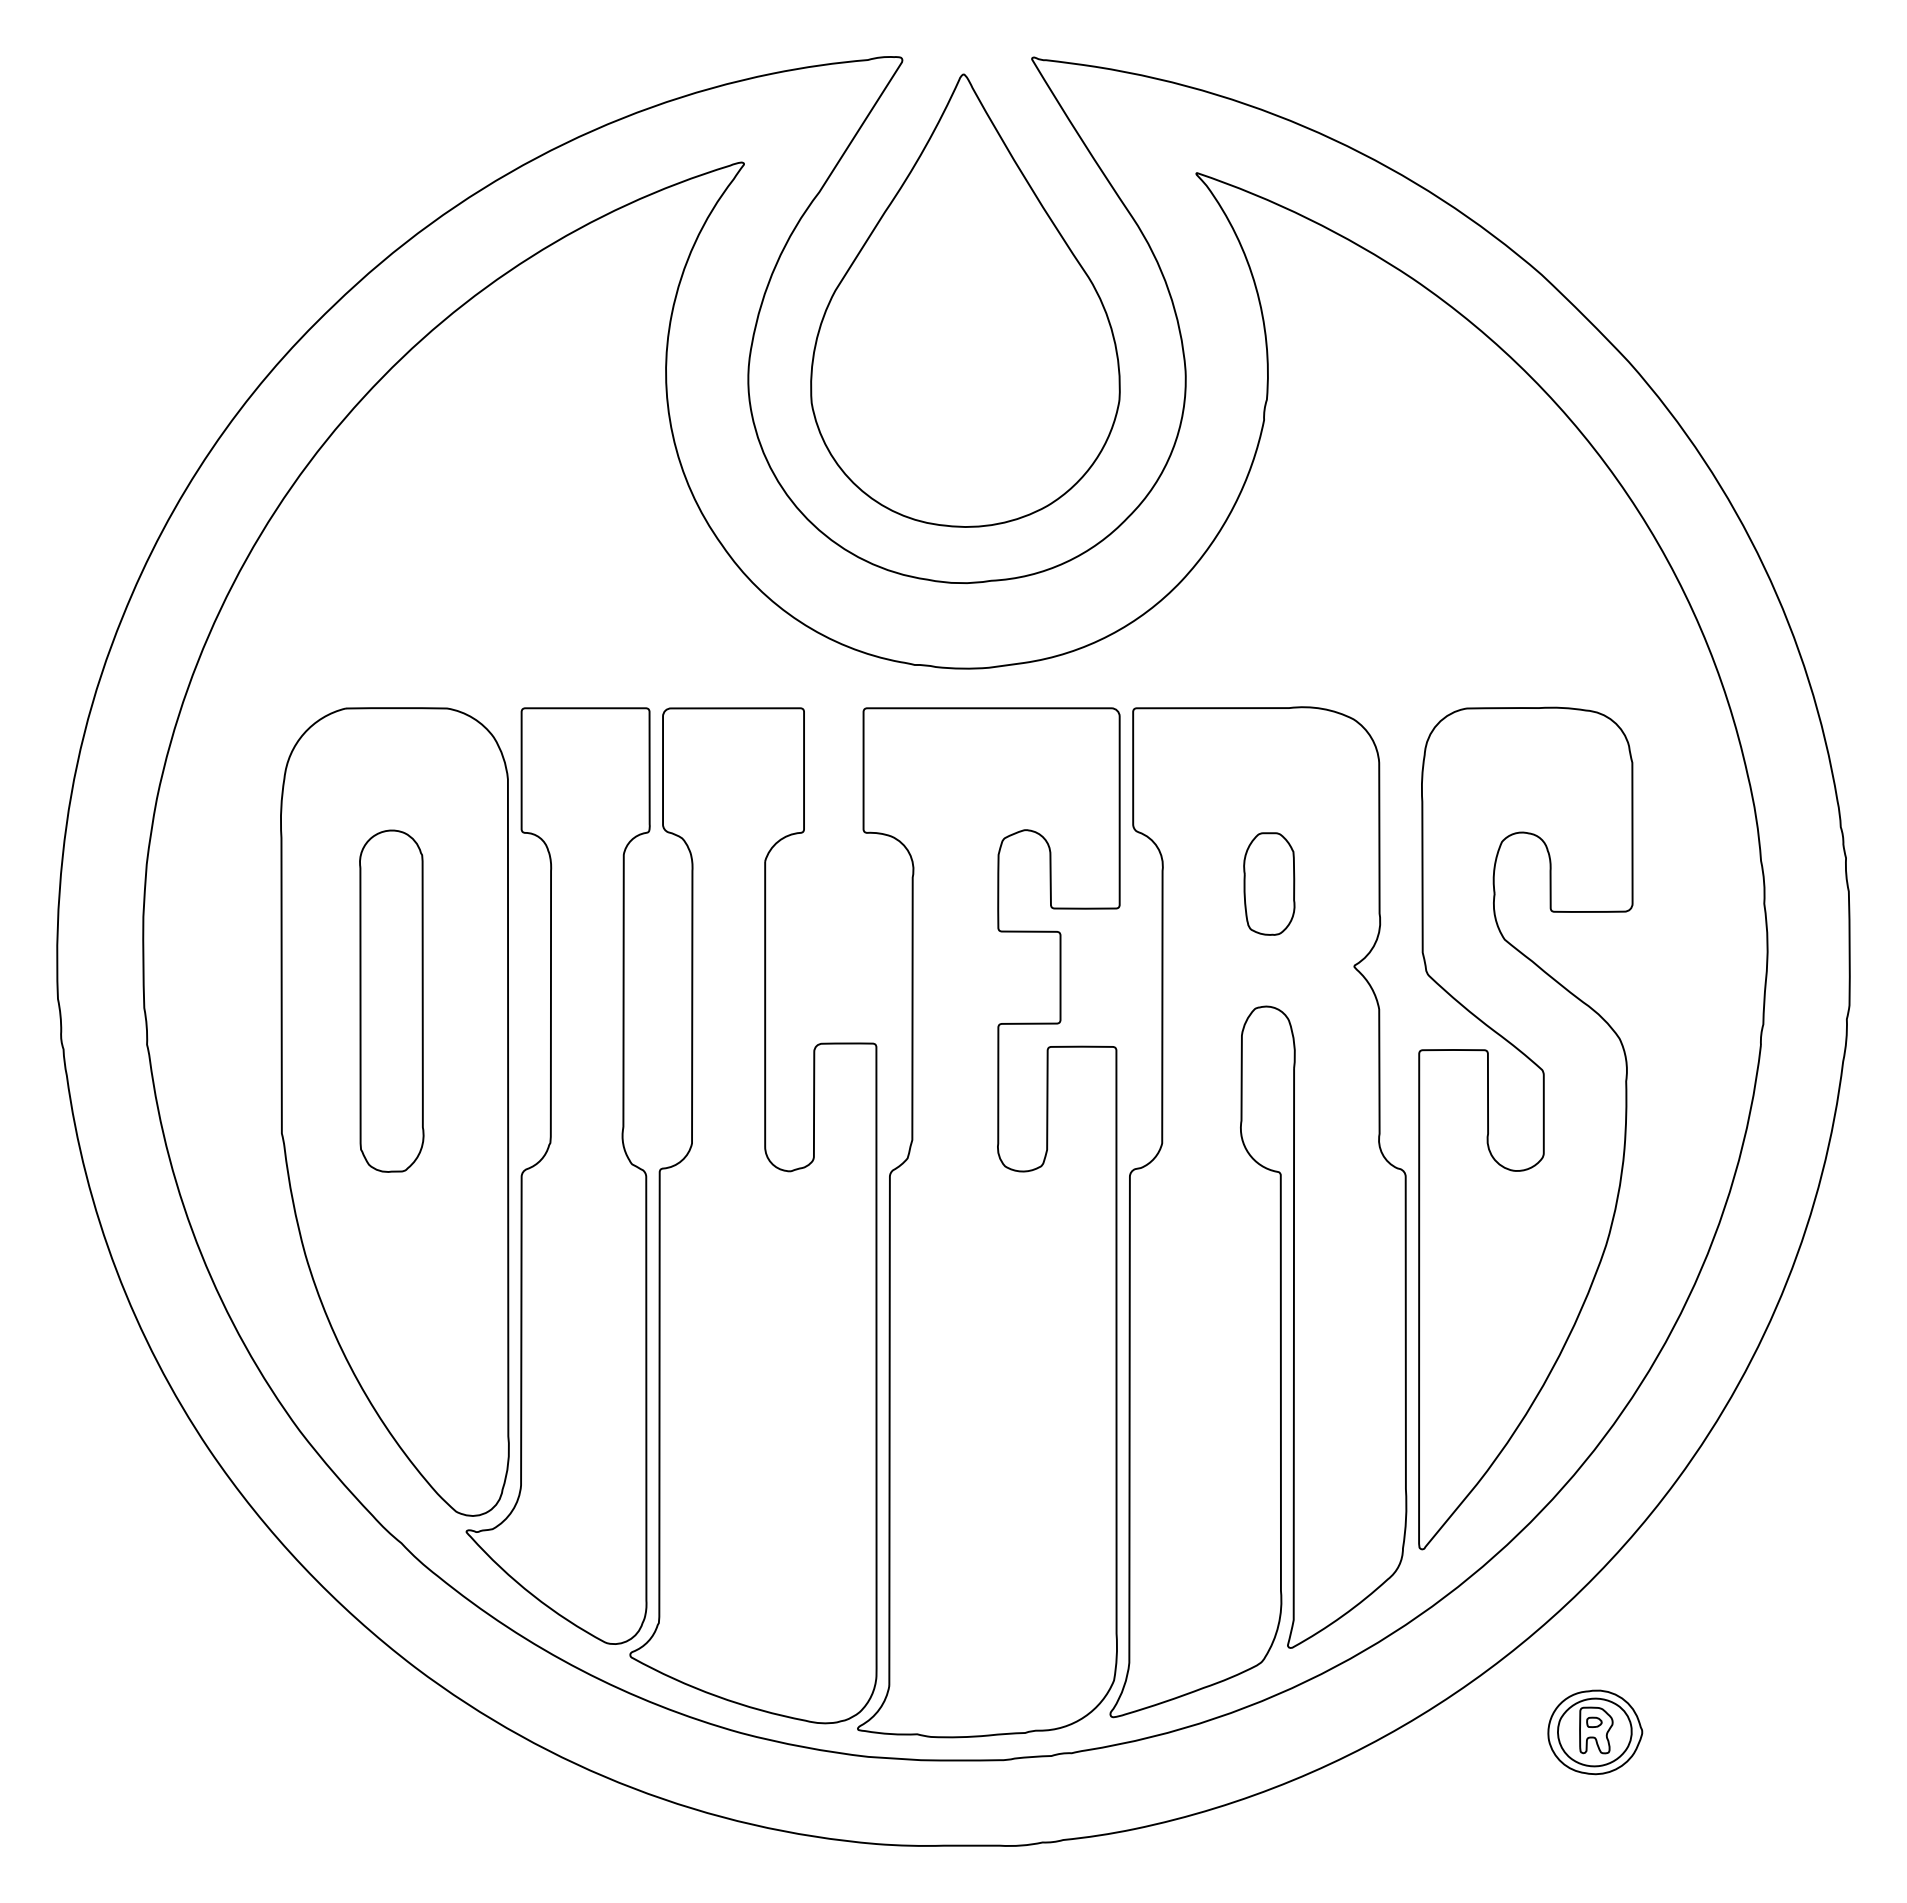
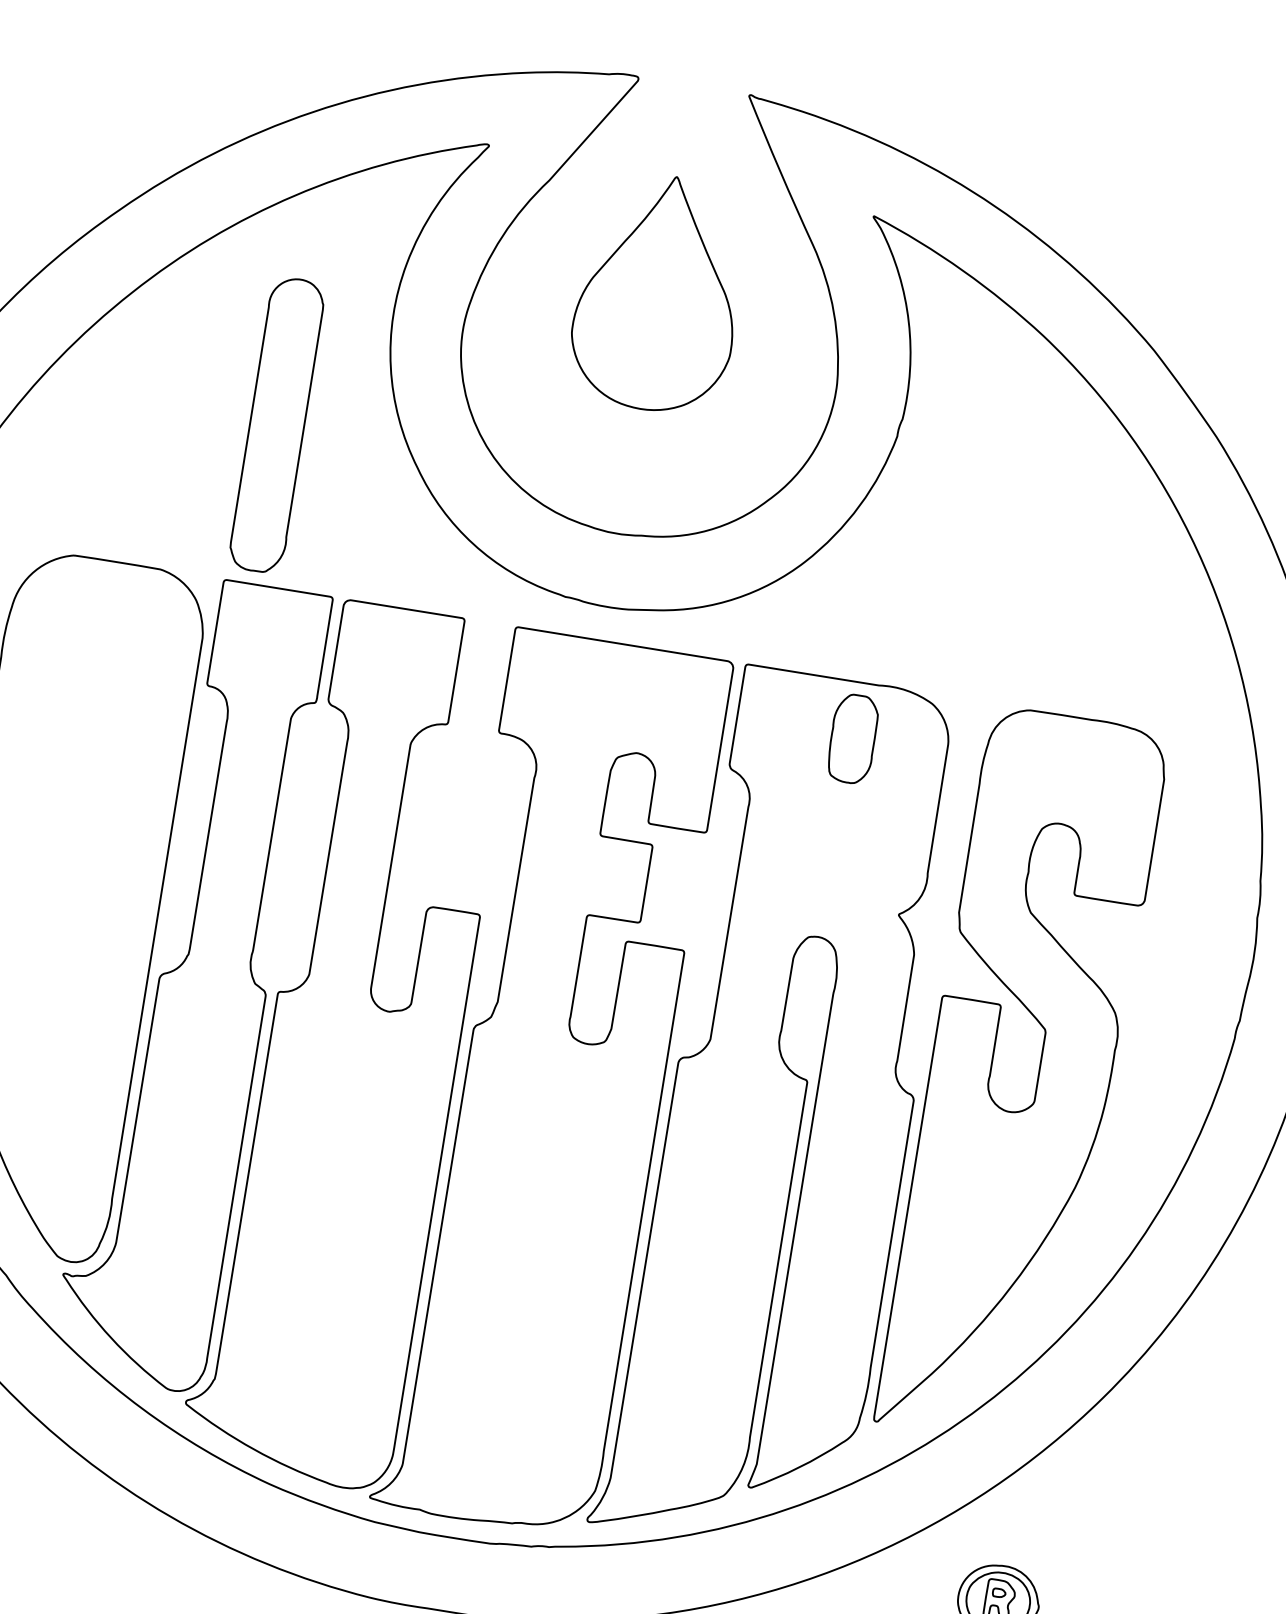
part: (965, 300) -> (659, 293), size x0.6
part: (1269, 883) -> (853, 738), moved
part: (391, 1000) -> (277, 424), moved

